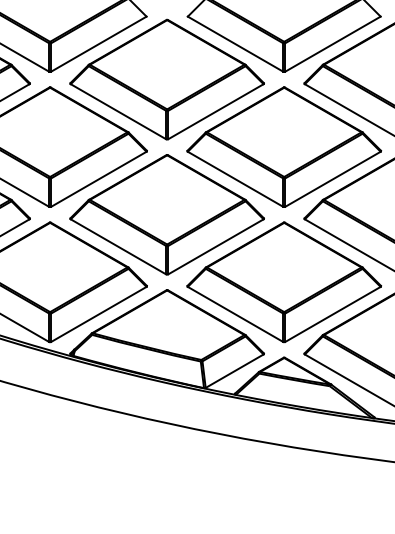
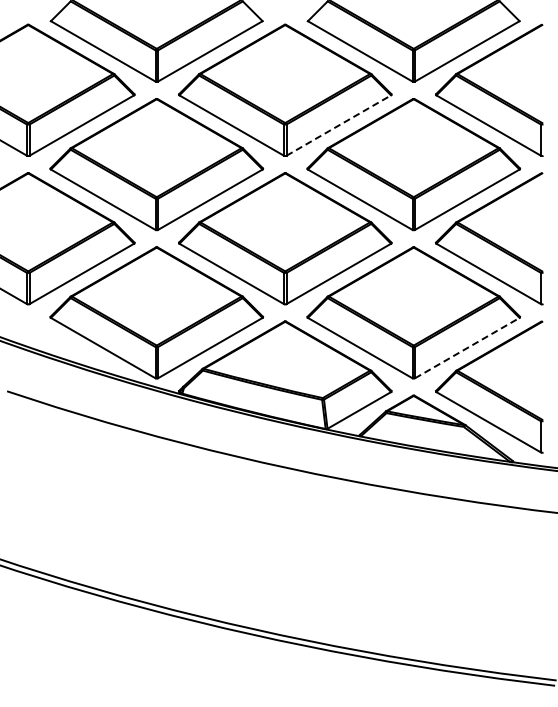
line: (216, 111) -> (339, 125), solid -> dashed
line: (333, 313) -> (467, 347), solid -> dashed

